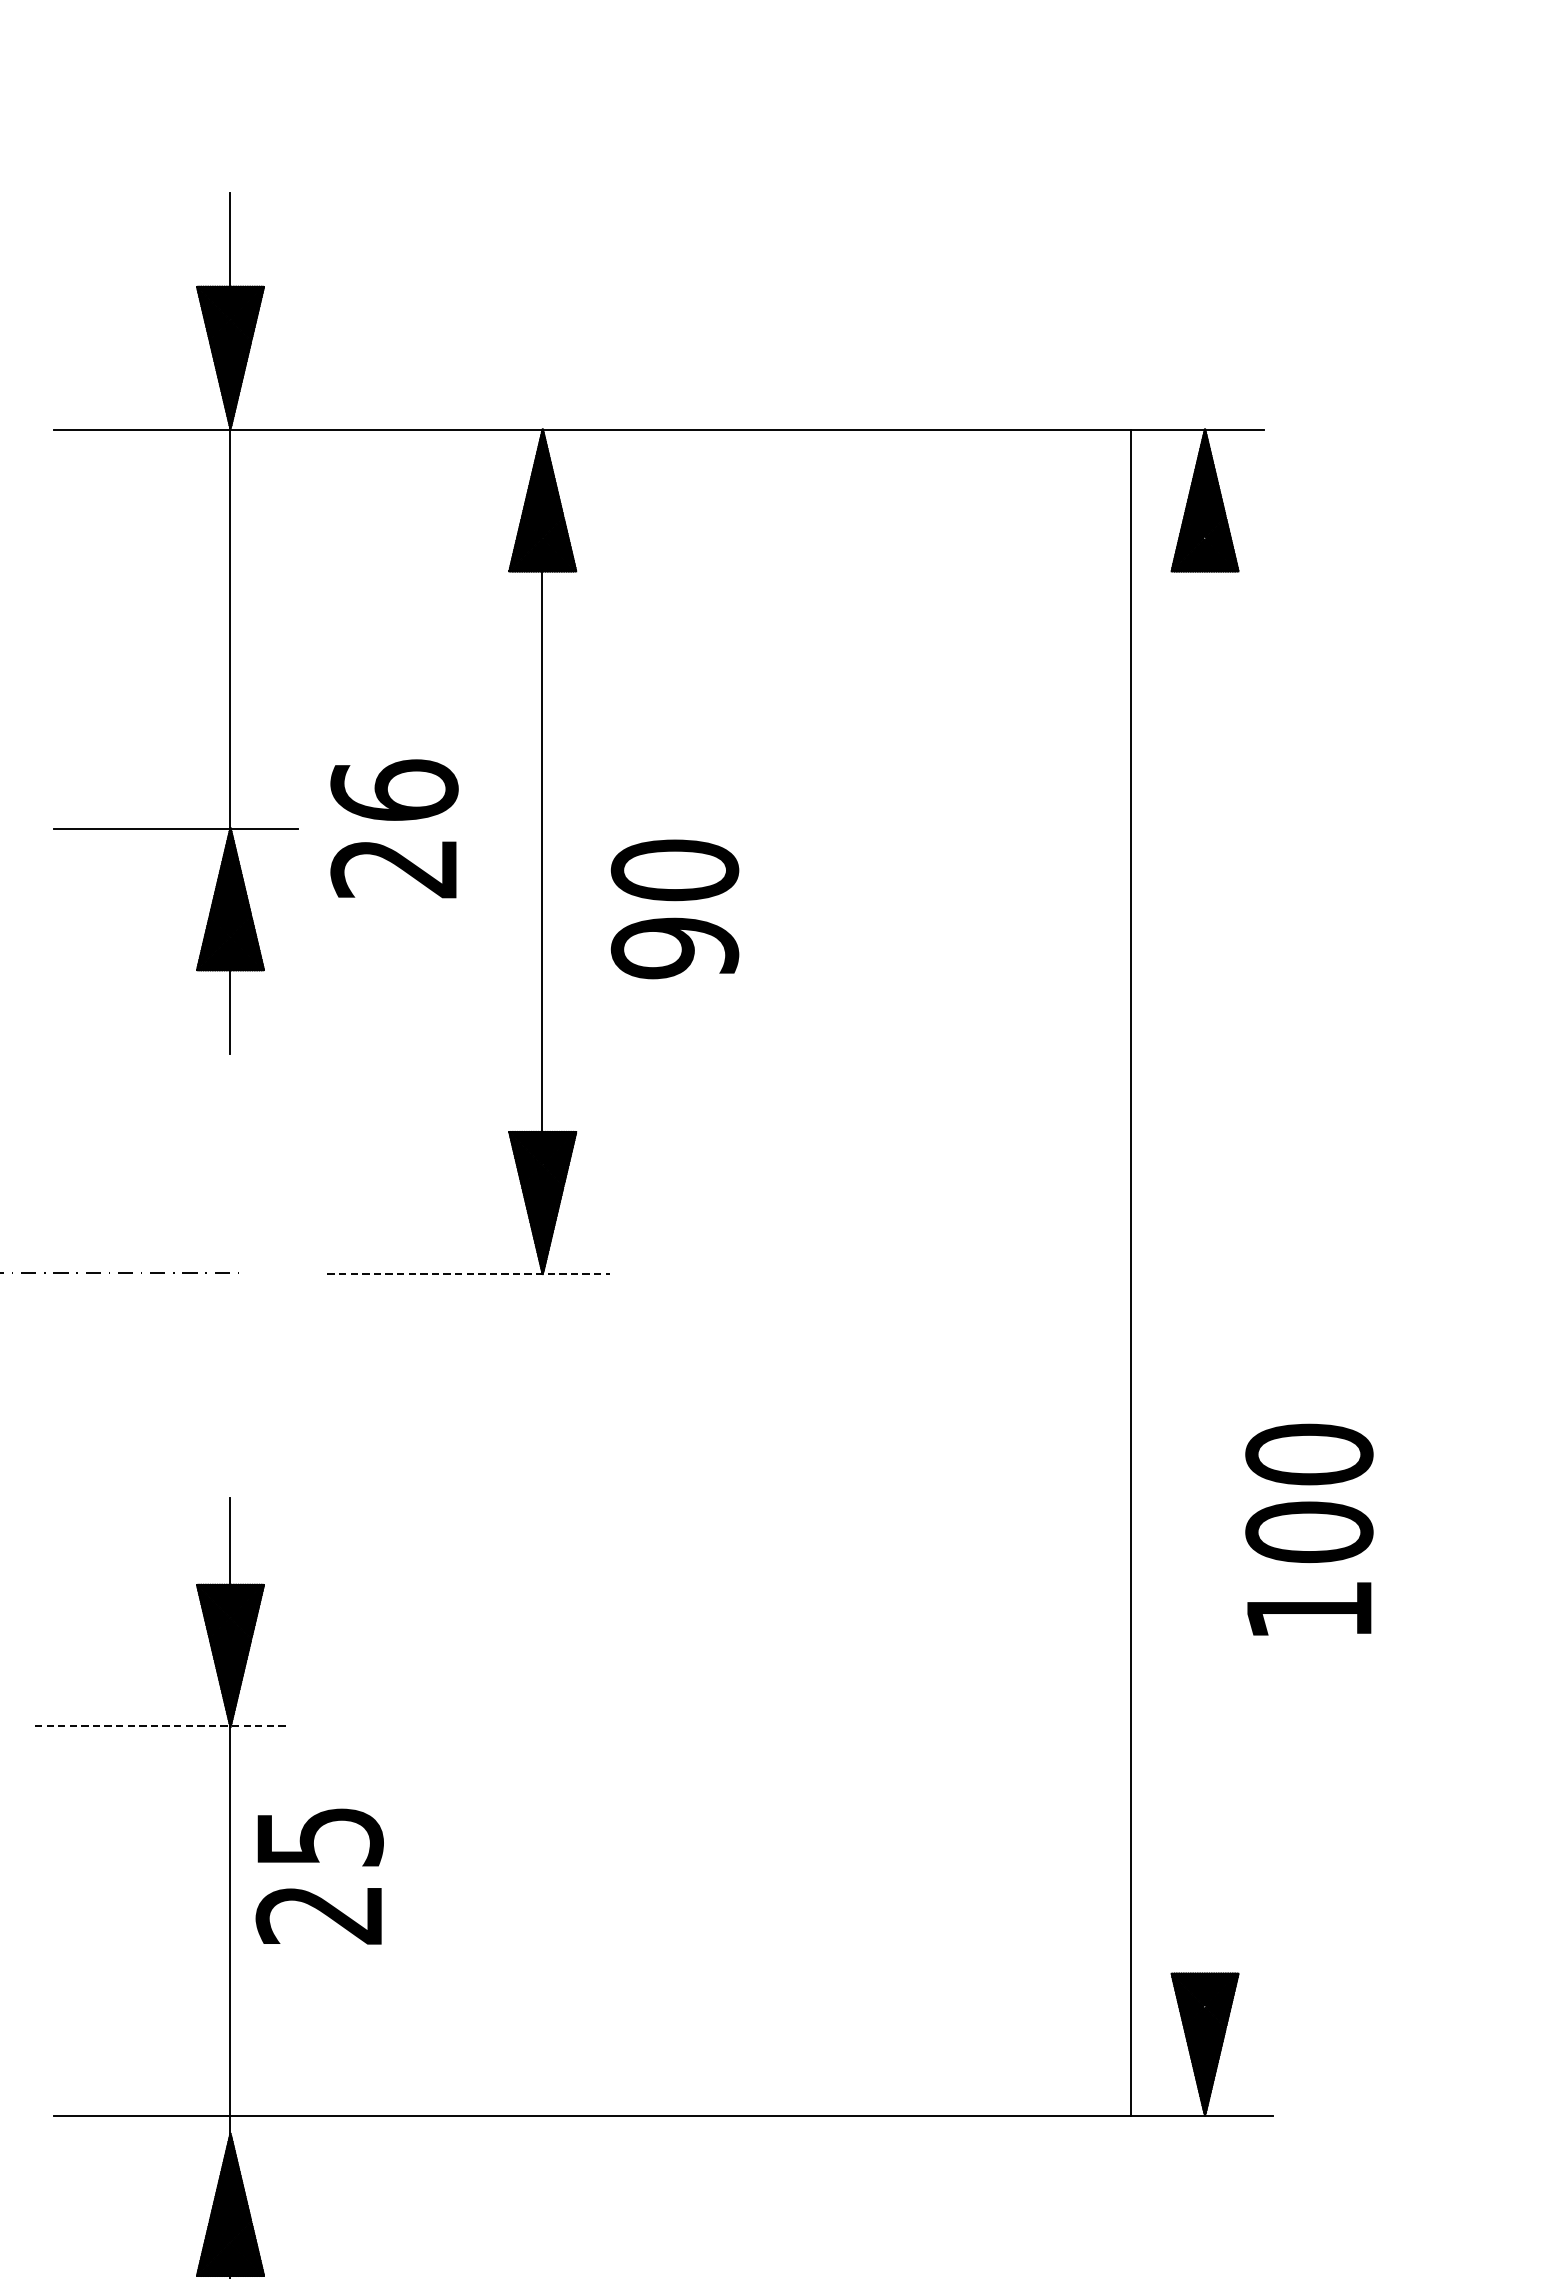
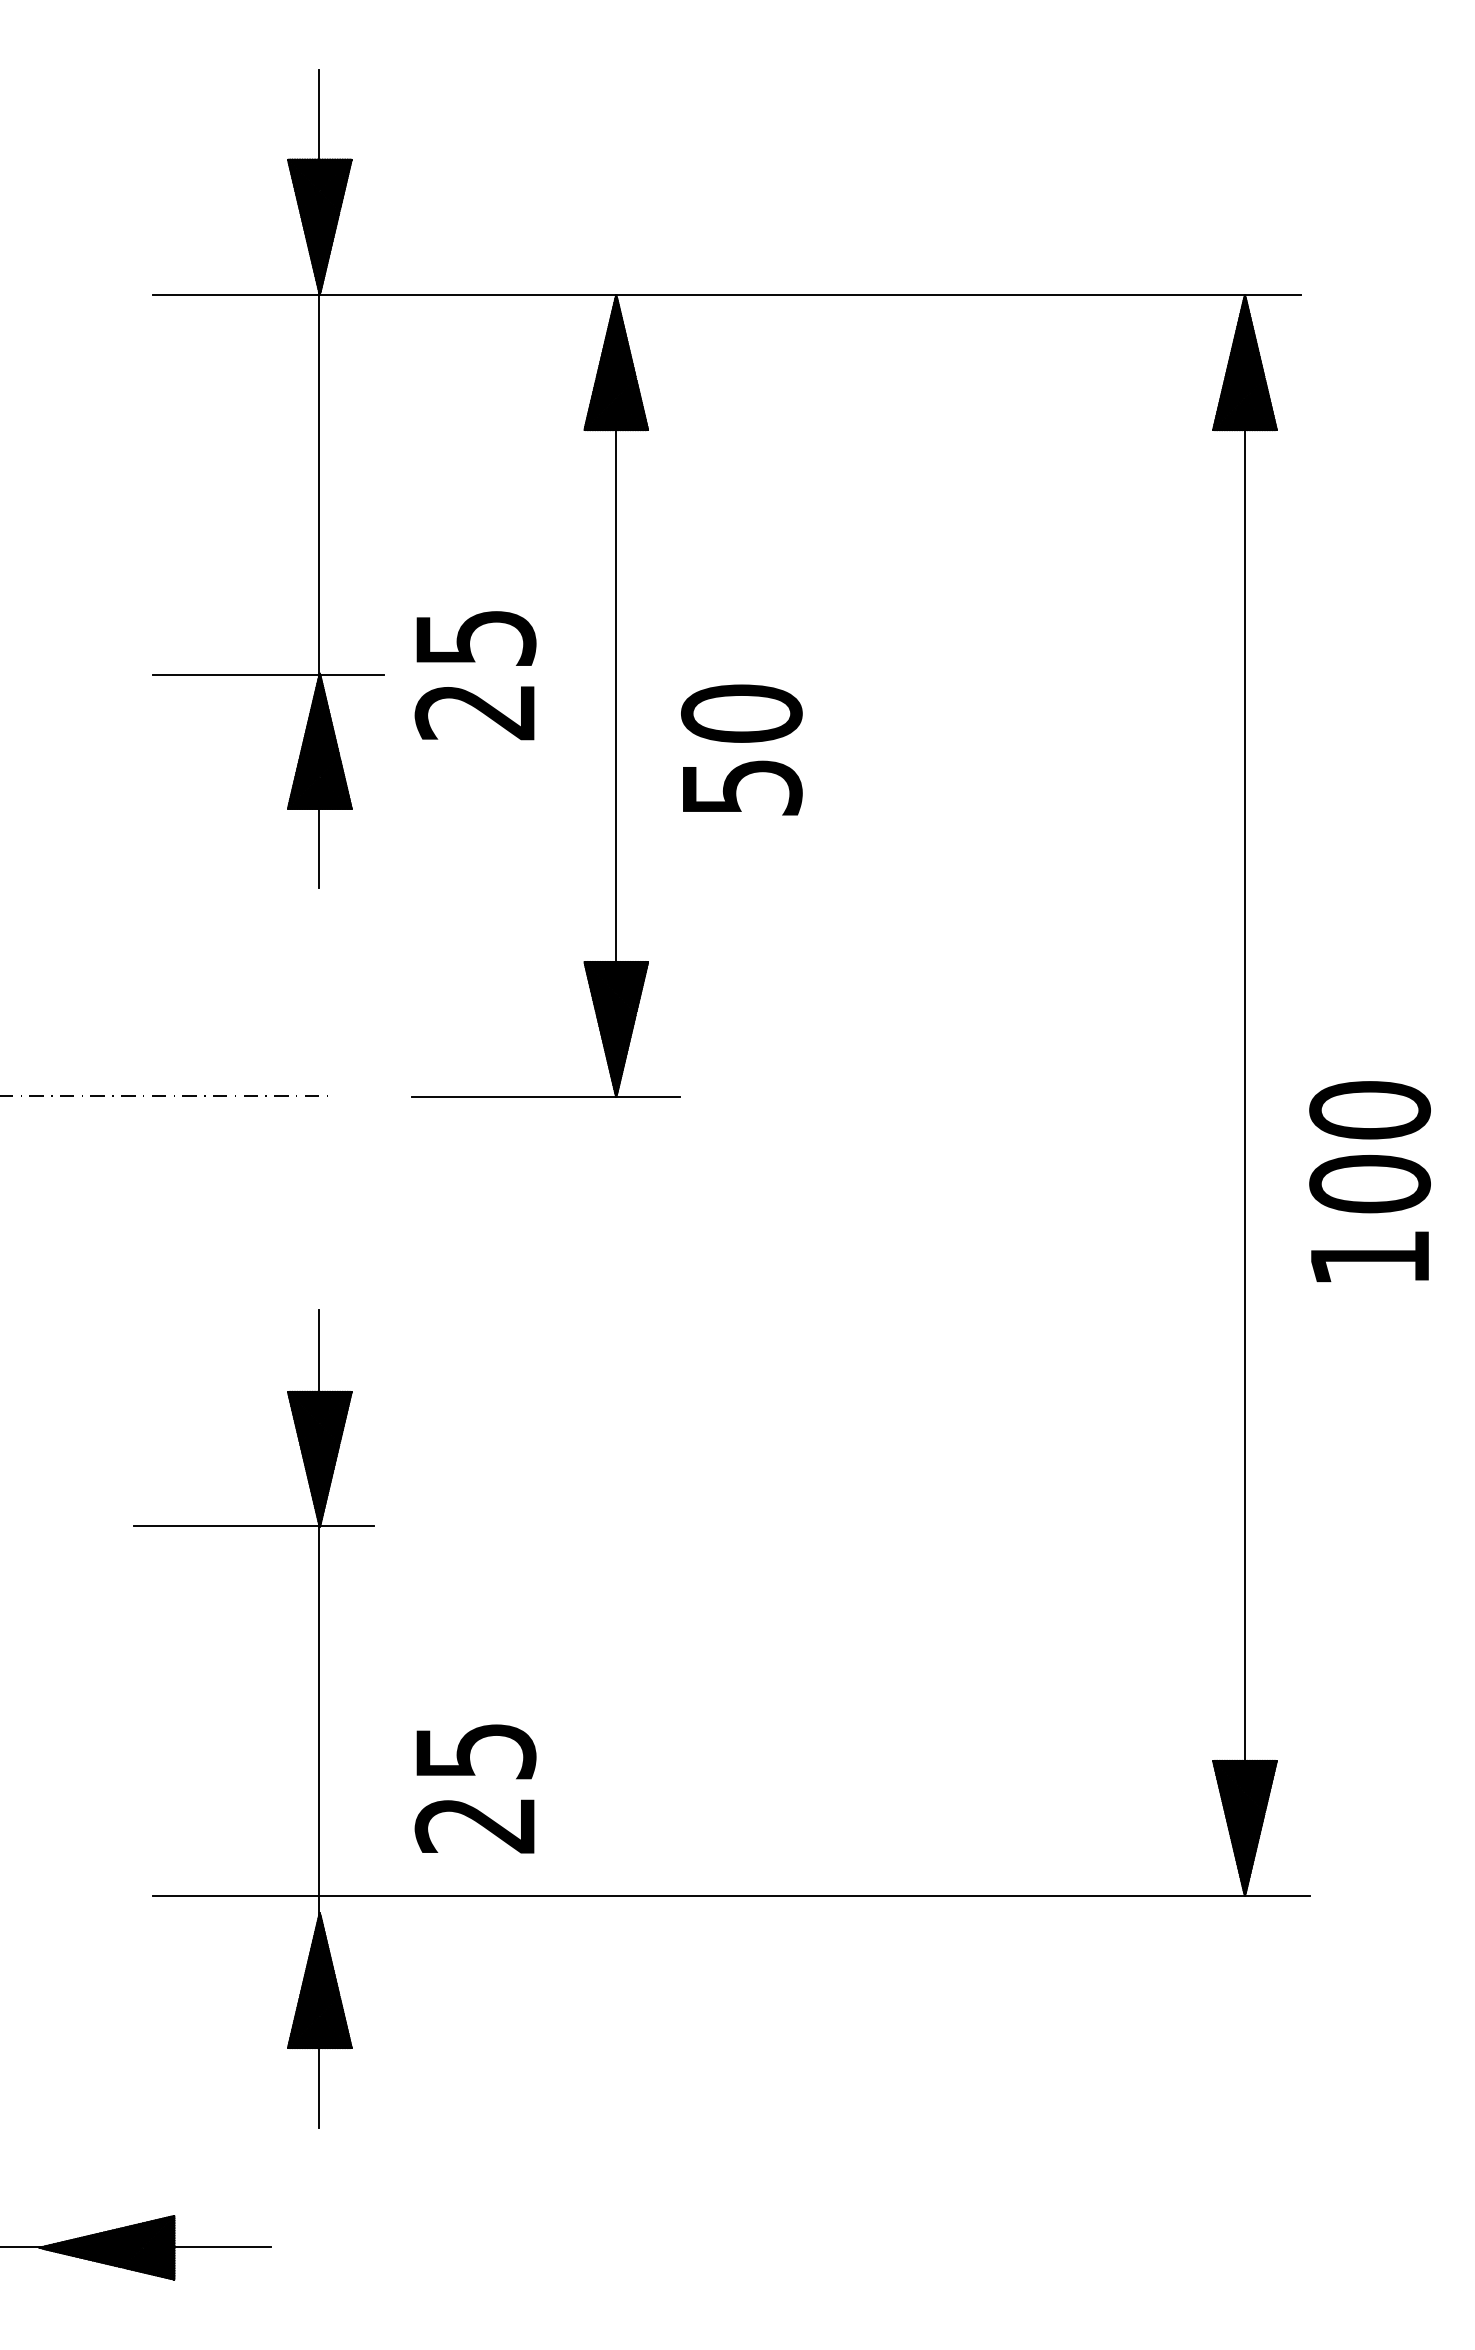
text: (394, 790) -> (475, 637), 26 -> 25
text: (674, 948) -> (741, 787), 90 -> 50
line: (1131, 1272) -> (1245, 1095), moved
line: (469, 1273) -> (546, 1096), dashed -> solid
text: (1308, 1529) -> (1369, 1181), moved
line: (161, 1725) -> (254, 1525), dashed -> solid
text: (319, 1876) -> (475, 1788), moved

